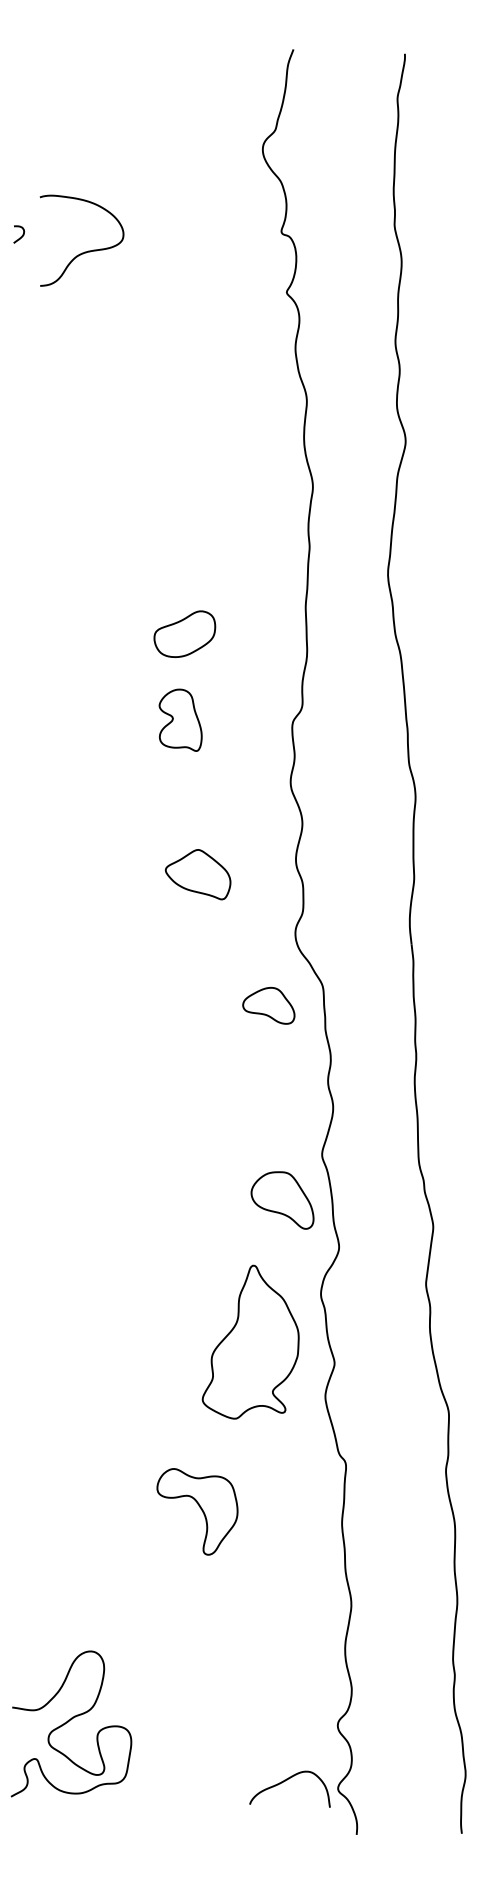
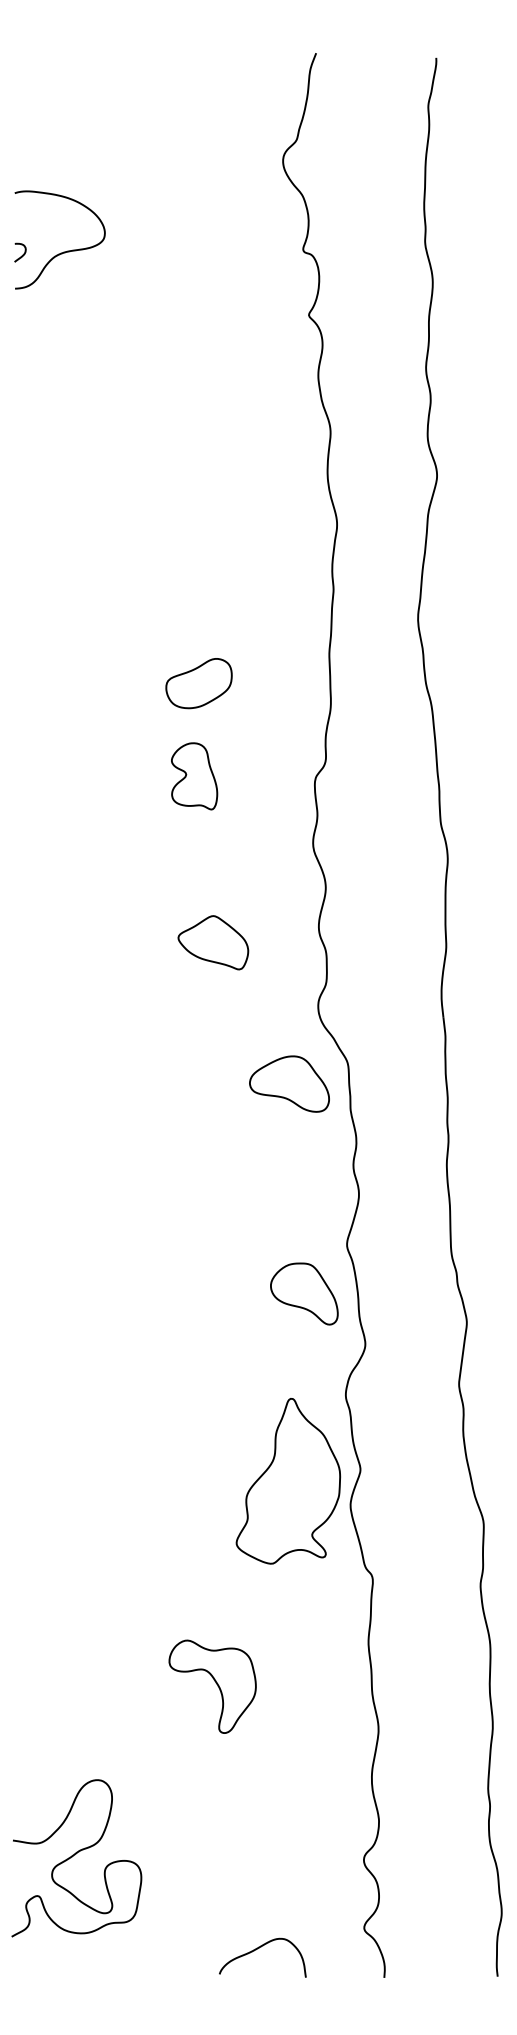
curve: (84, 251) -> (62, 251), moved
part: (268, 1005) -> (289, 1083), size x1.43
part: (250, 1341) -> (288, 1480), moved
part: (197, 1511) -> (212, 1686), moved
curve: (285, 1781) -> (257, 1949), moved

